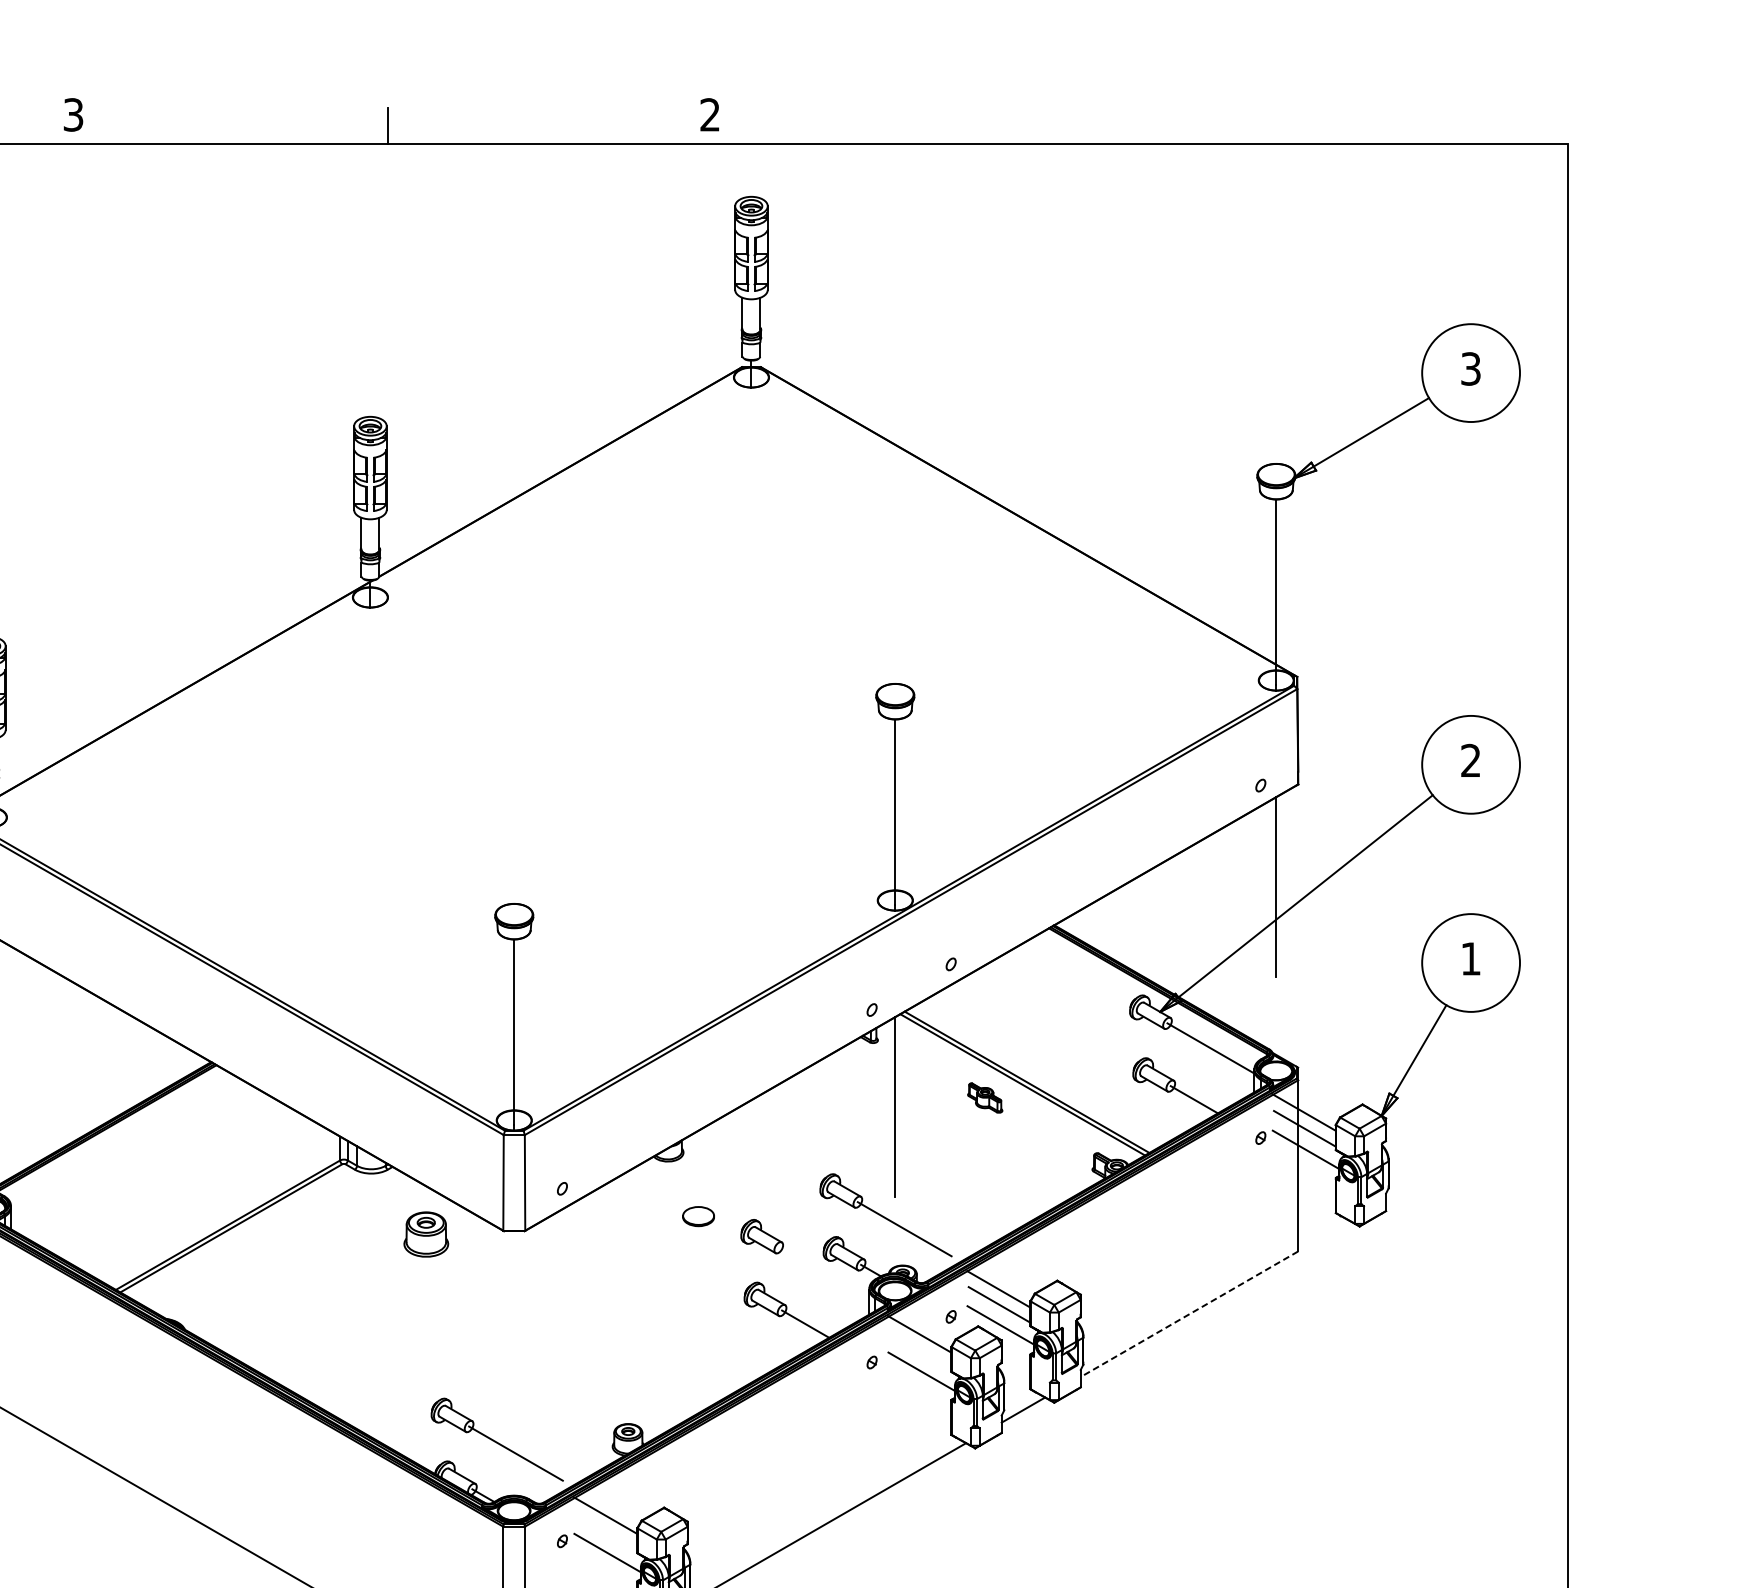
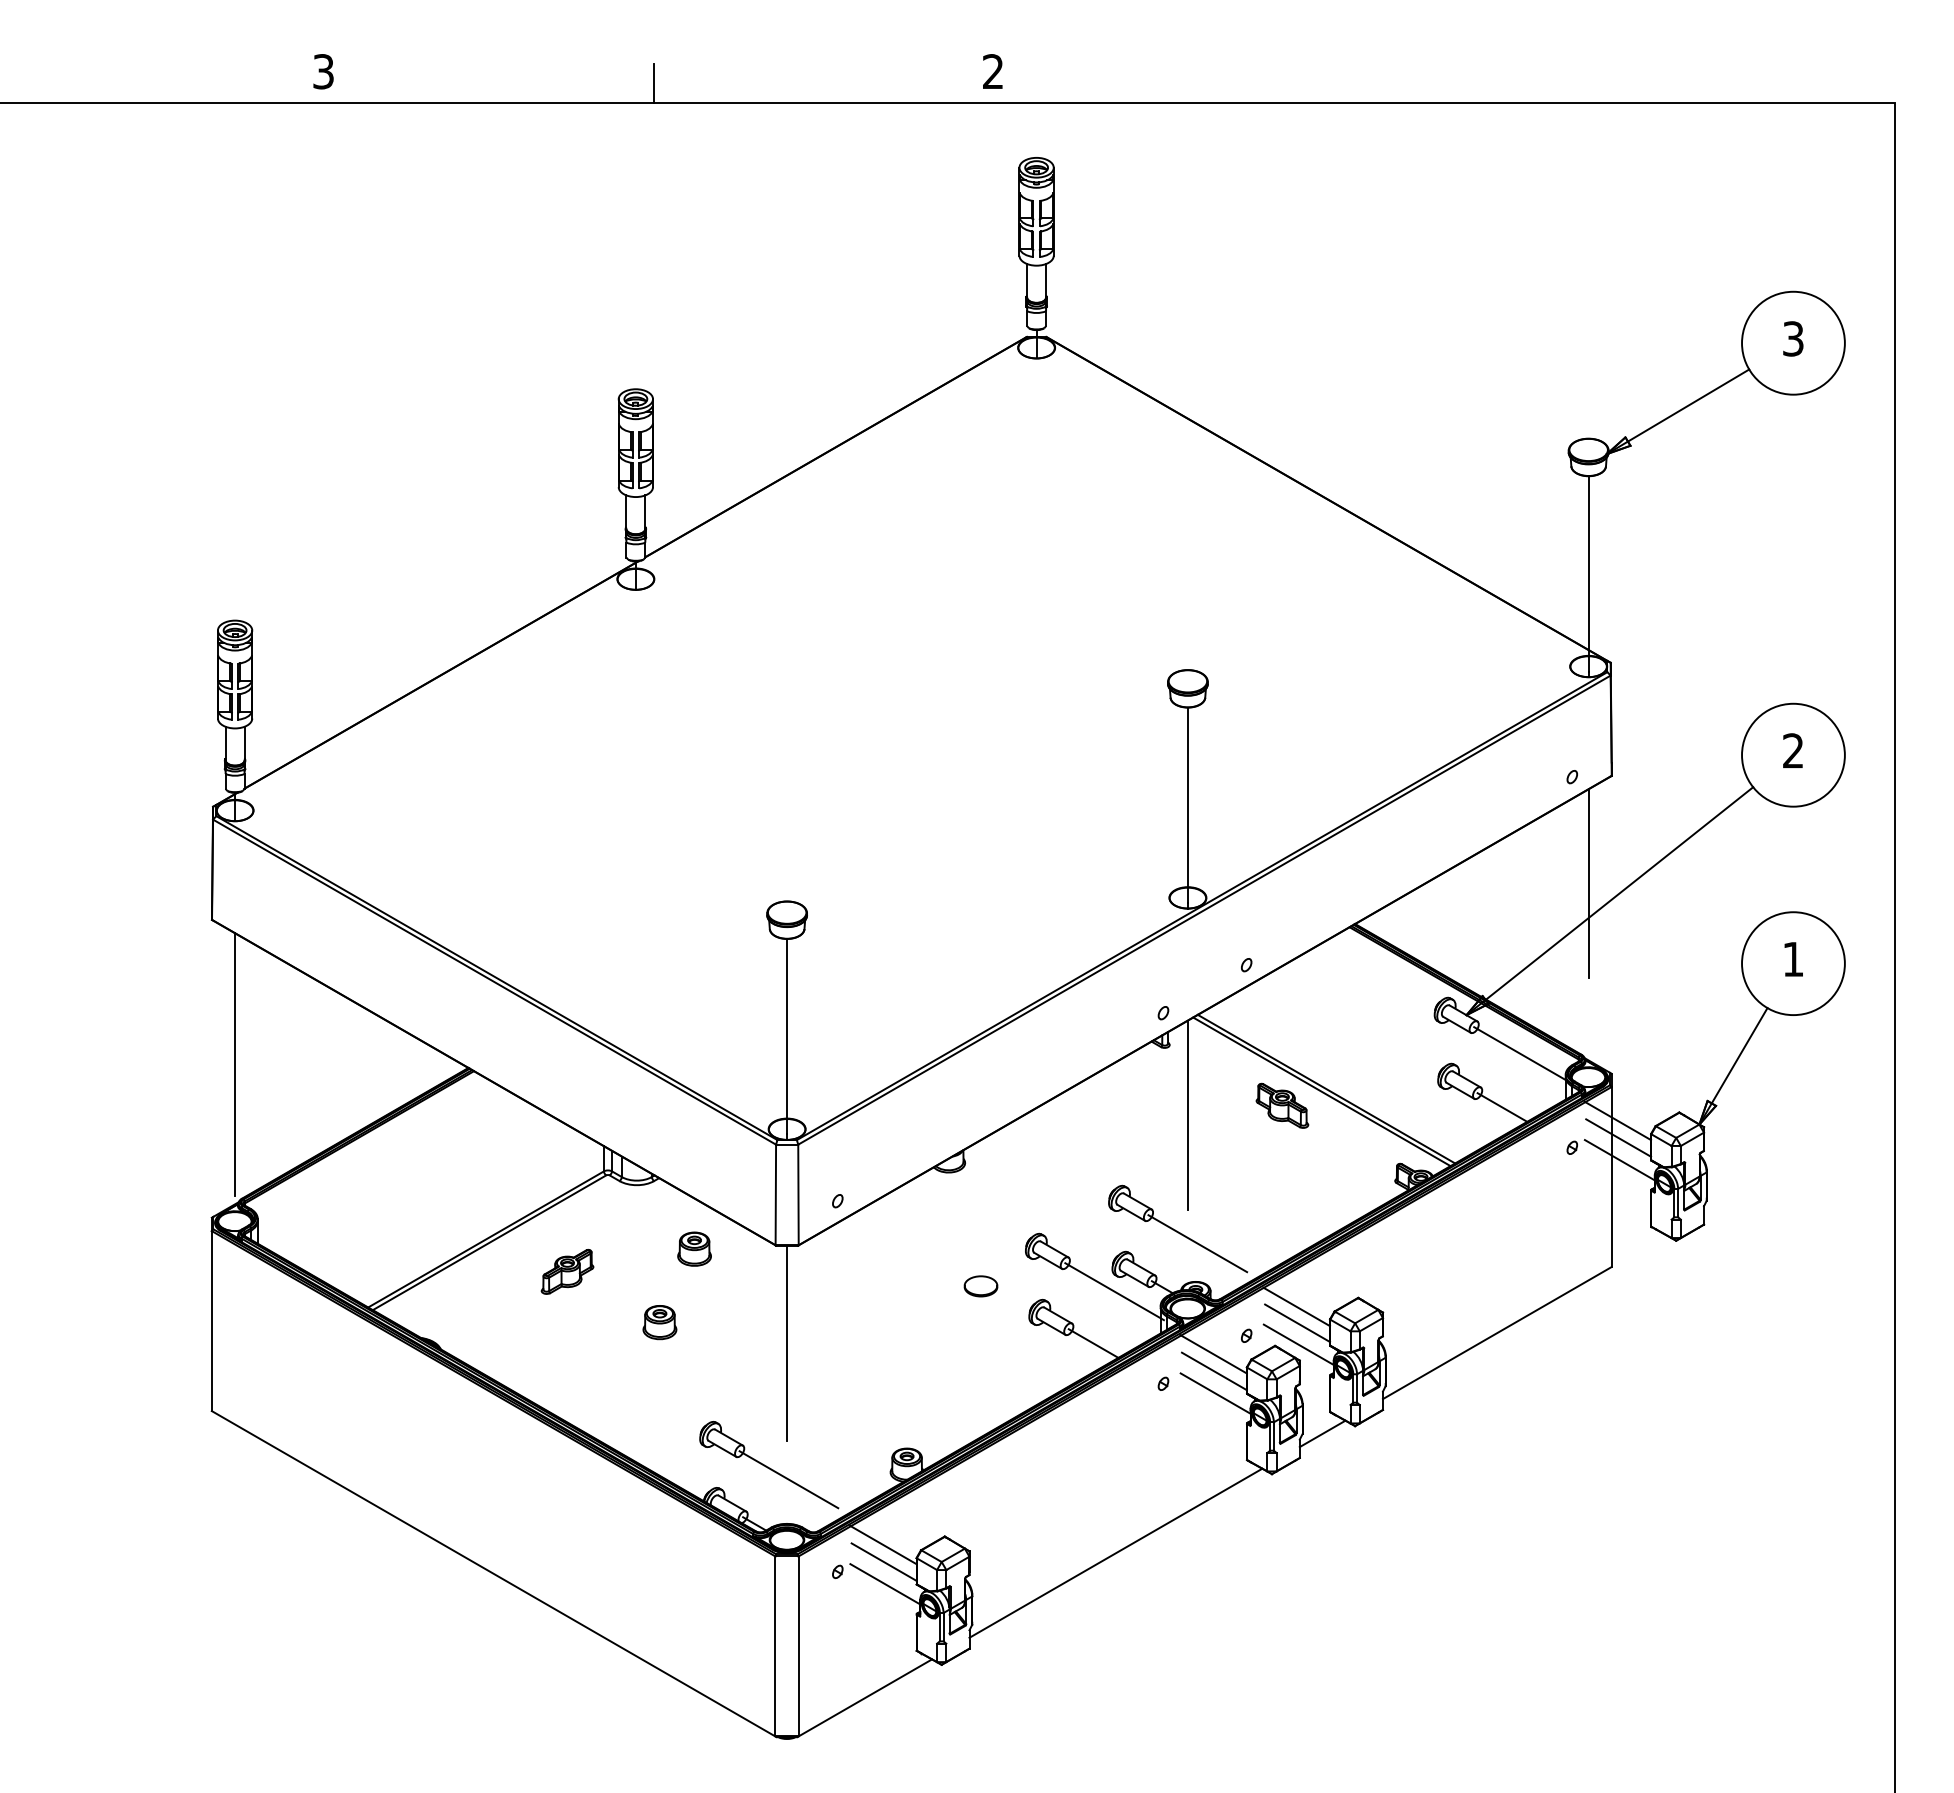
part: (985, 1097) -> (1282, 1105), size x1.43
part: (698, 1216) -> (980, 1286), moved
part: (426, 1233) -> (694, 1248), size x0.71
part: (305, 1255) -> (567, 1271), added
line: (825, 1274) -> (1114, 1291), added
part: (392, 1304) -> (659, 1322), added
line: (1189, 1314) -> (1497, 1333), dashed -> solid
line: (514, 1324) -> (787, 1343), added
line: (919, 1350) -> (1213, 1371), added
line: (605, 1531) -> (883, 1561), added

